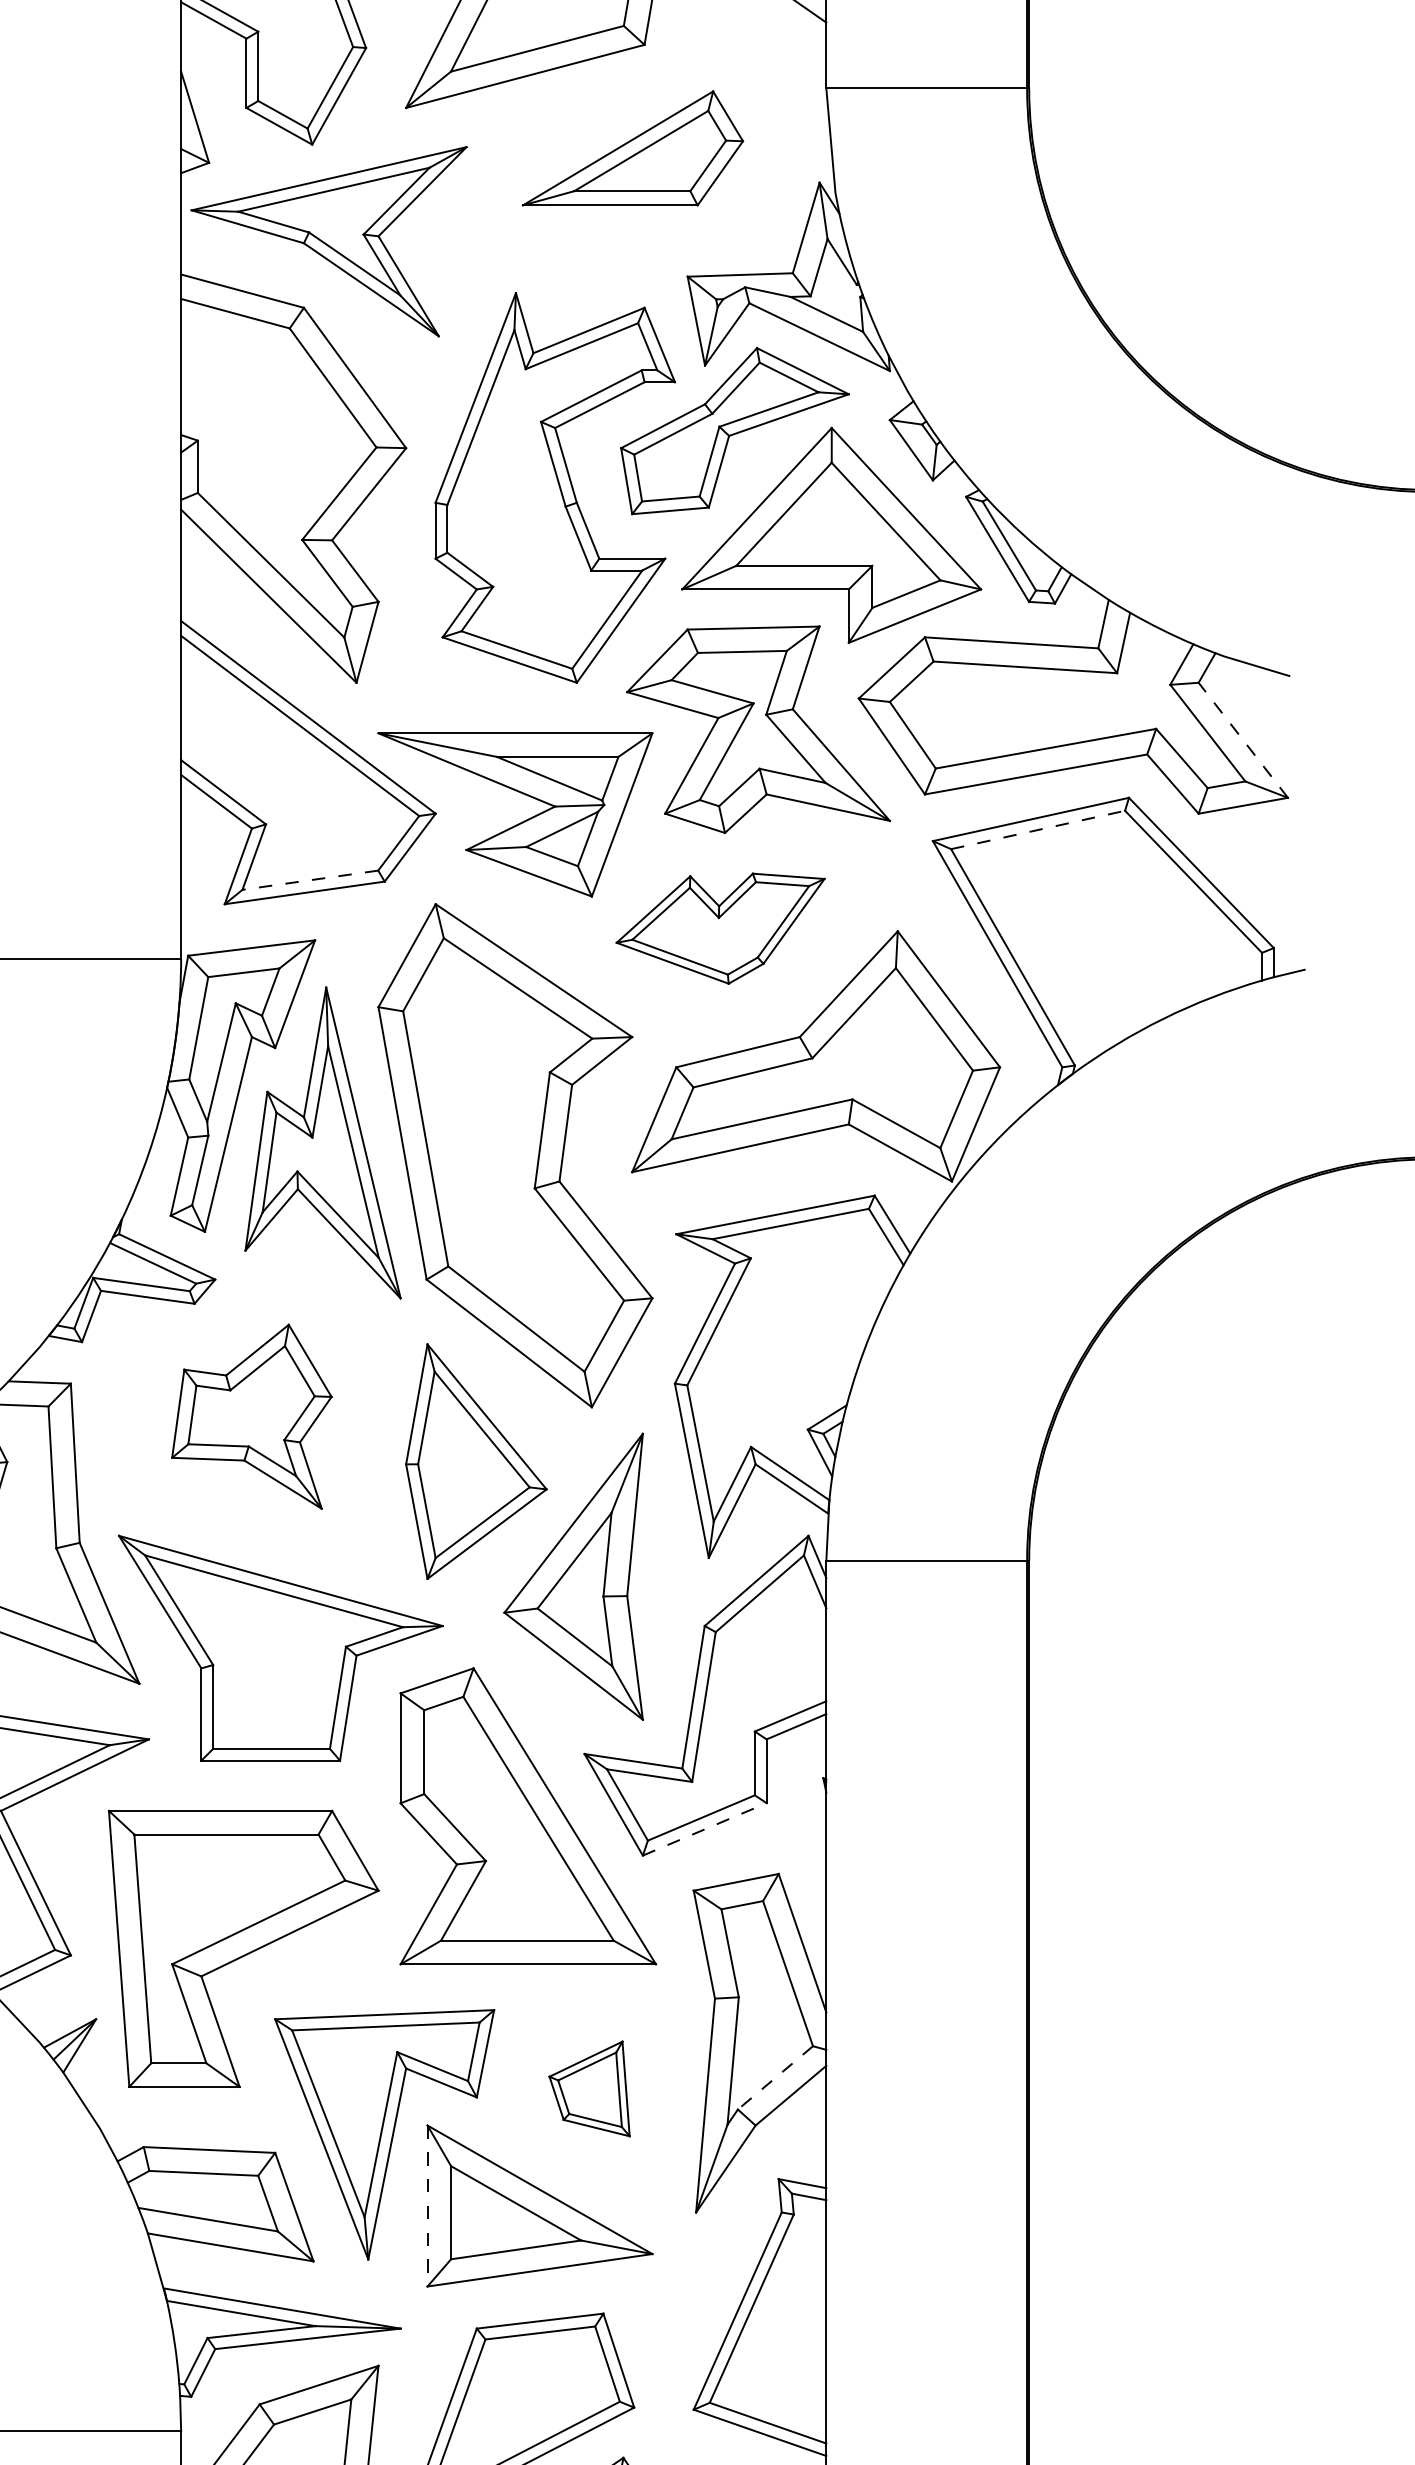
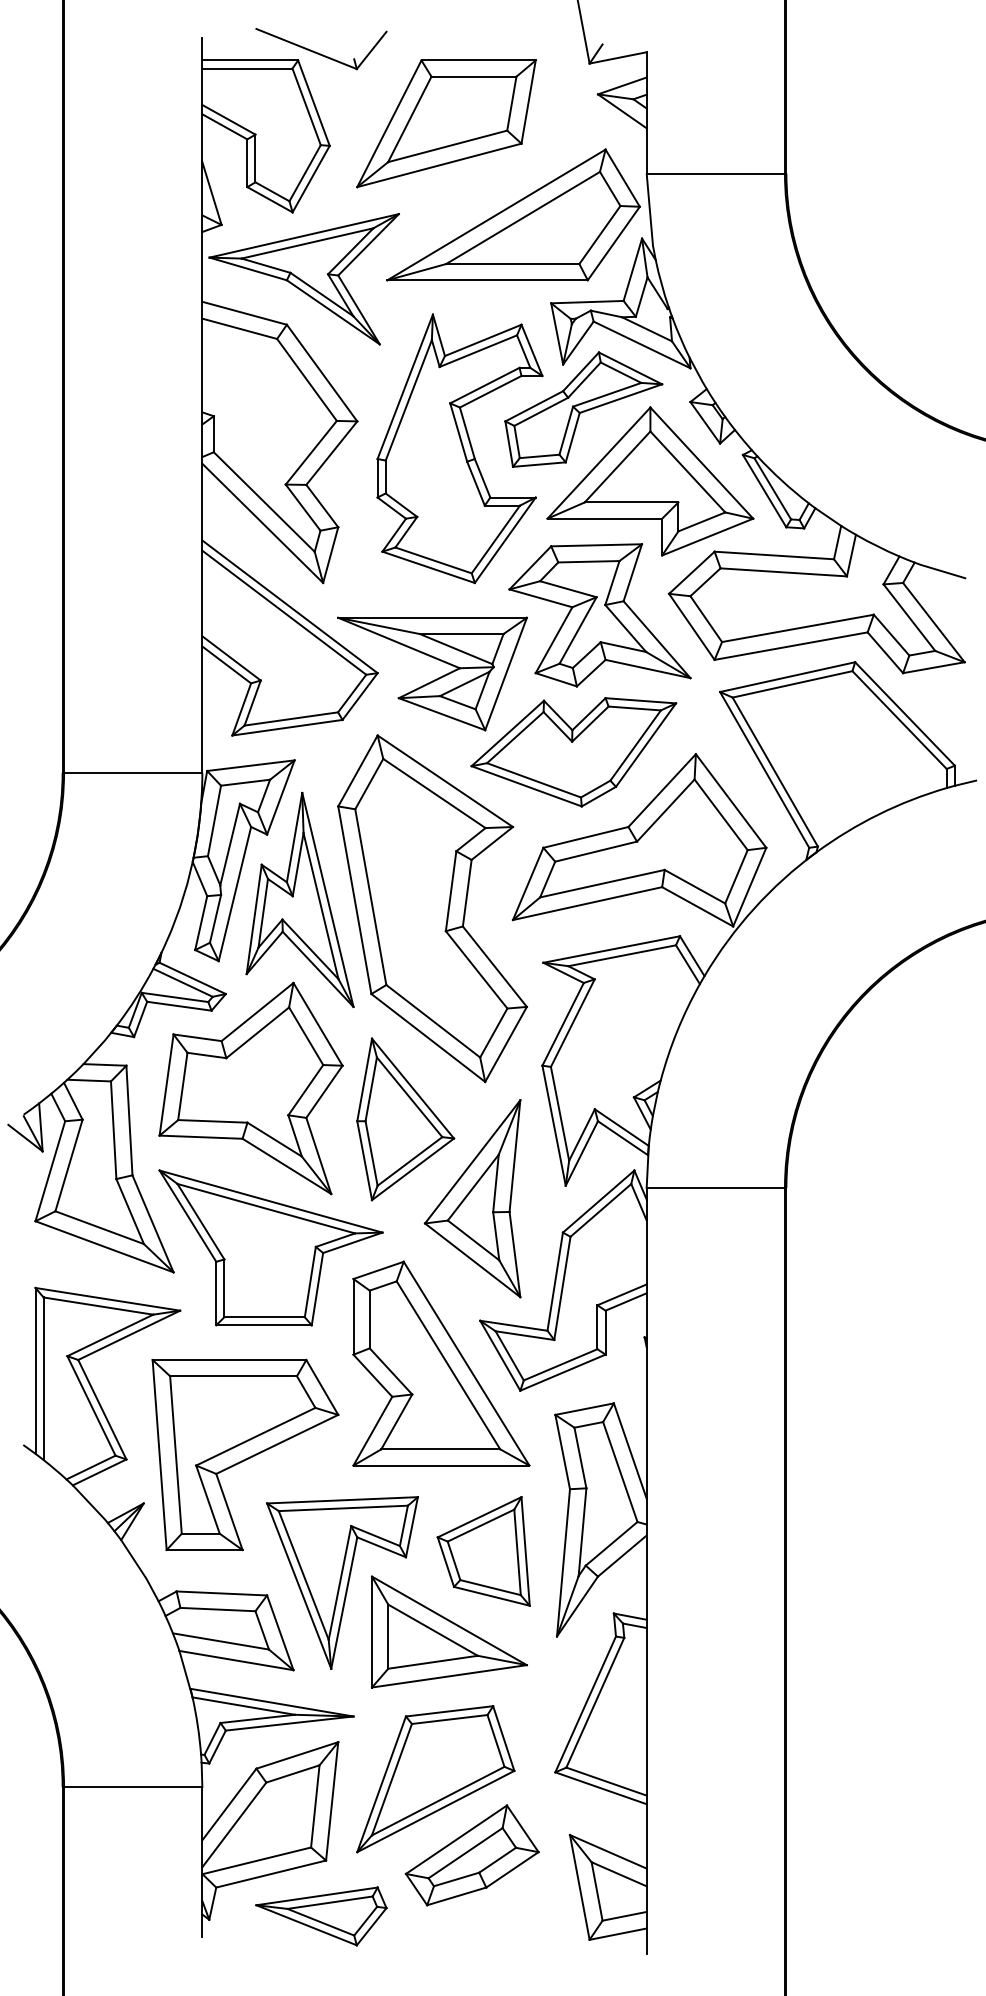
part: (632, 147) -> (513, 214), size x1.67
line: (1242, 740) -> (933, 622), dashed -> solid
line: (1039, 830) -> (793, 684), dashed -> solid
line: (309, 880) -> (290, 719), dashed -> solid
part: (720, 928) -> (573, 752), size x1.43
part: (251, 1416) -> (250, 1088), size x1.67
line: (705, 1829) -> (563, 1372), dashed -> solid
line: (775, 2077) -> (611, 1543), dashed -> solid
part: (589, 2089) -> (483, 1551), size x1.67
line: (428, 2206) -> (372, 1632), dashed -> solid

